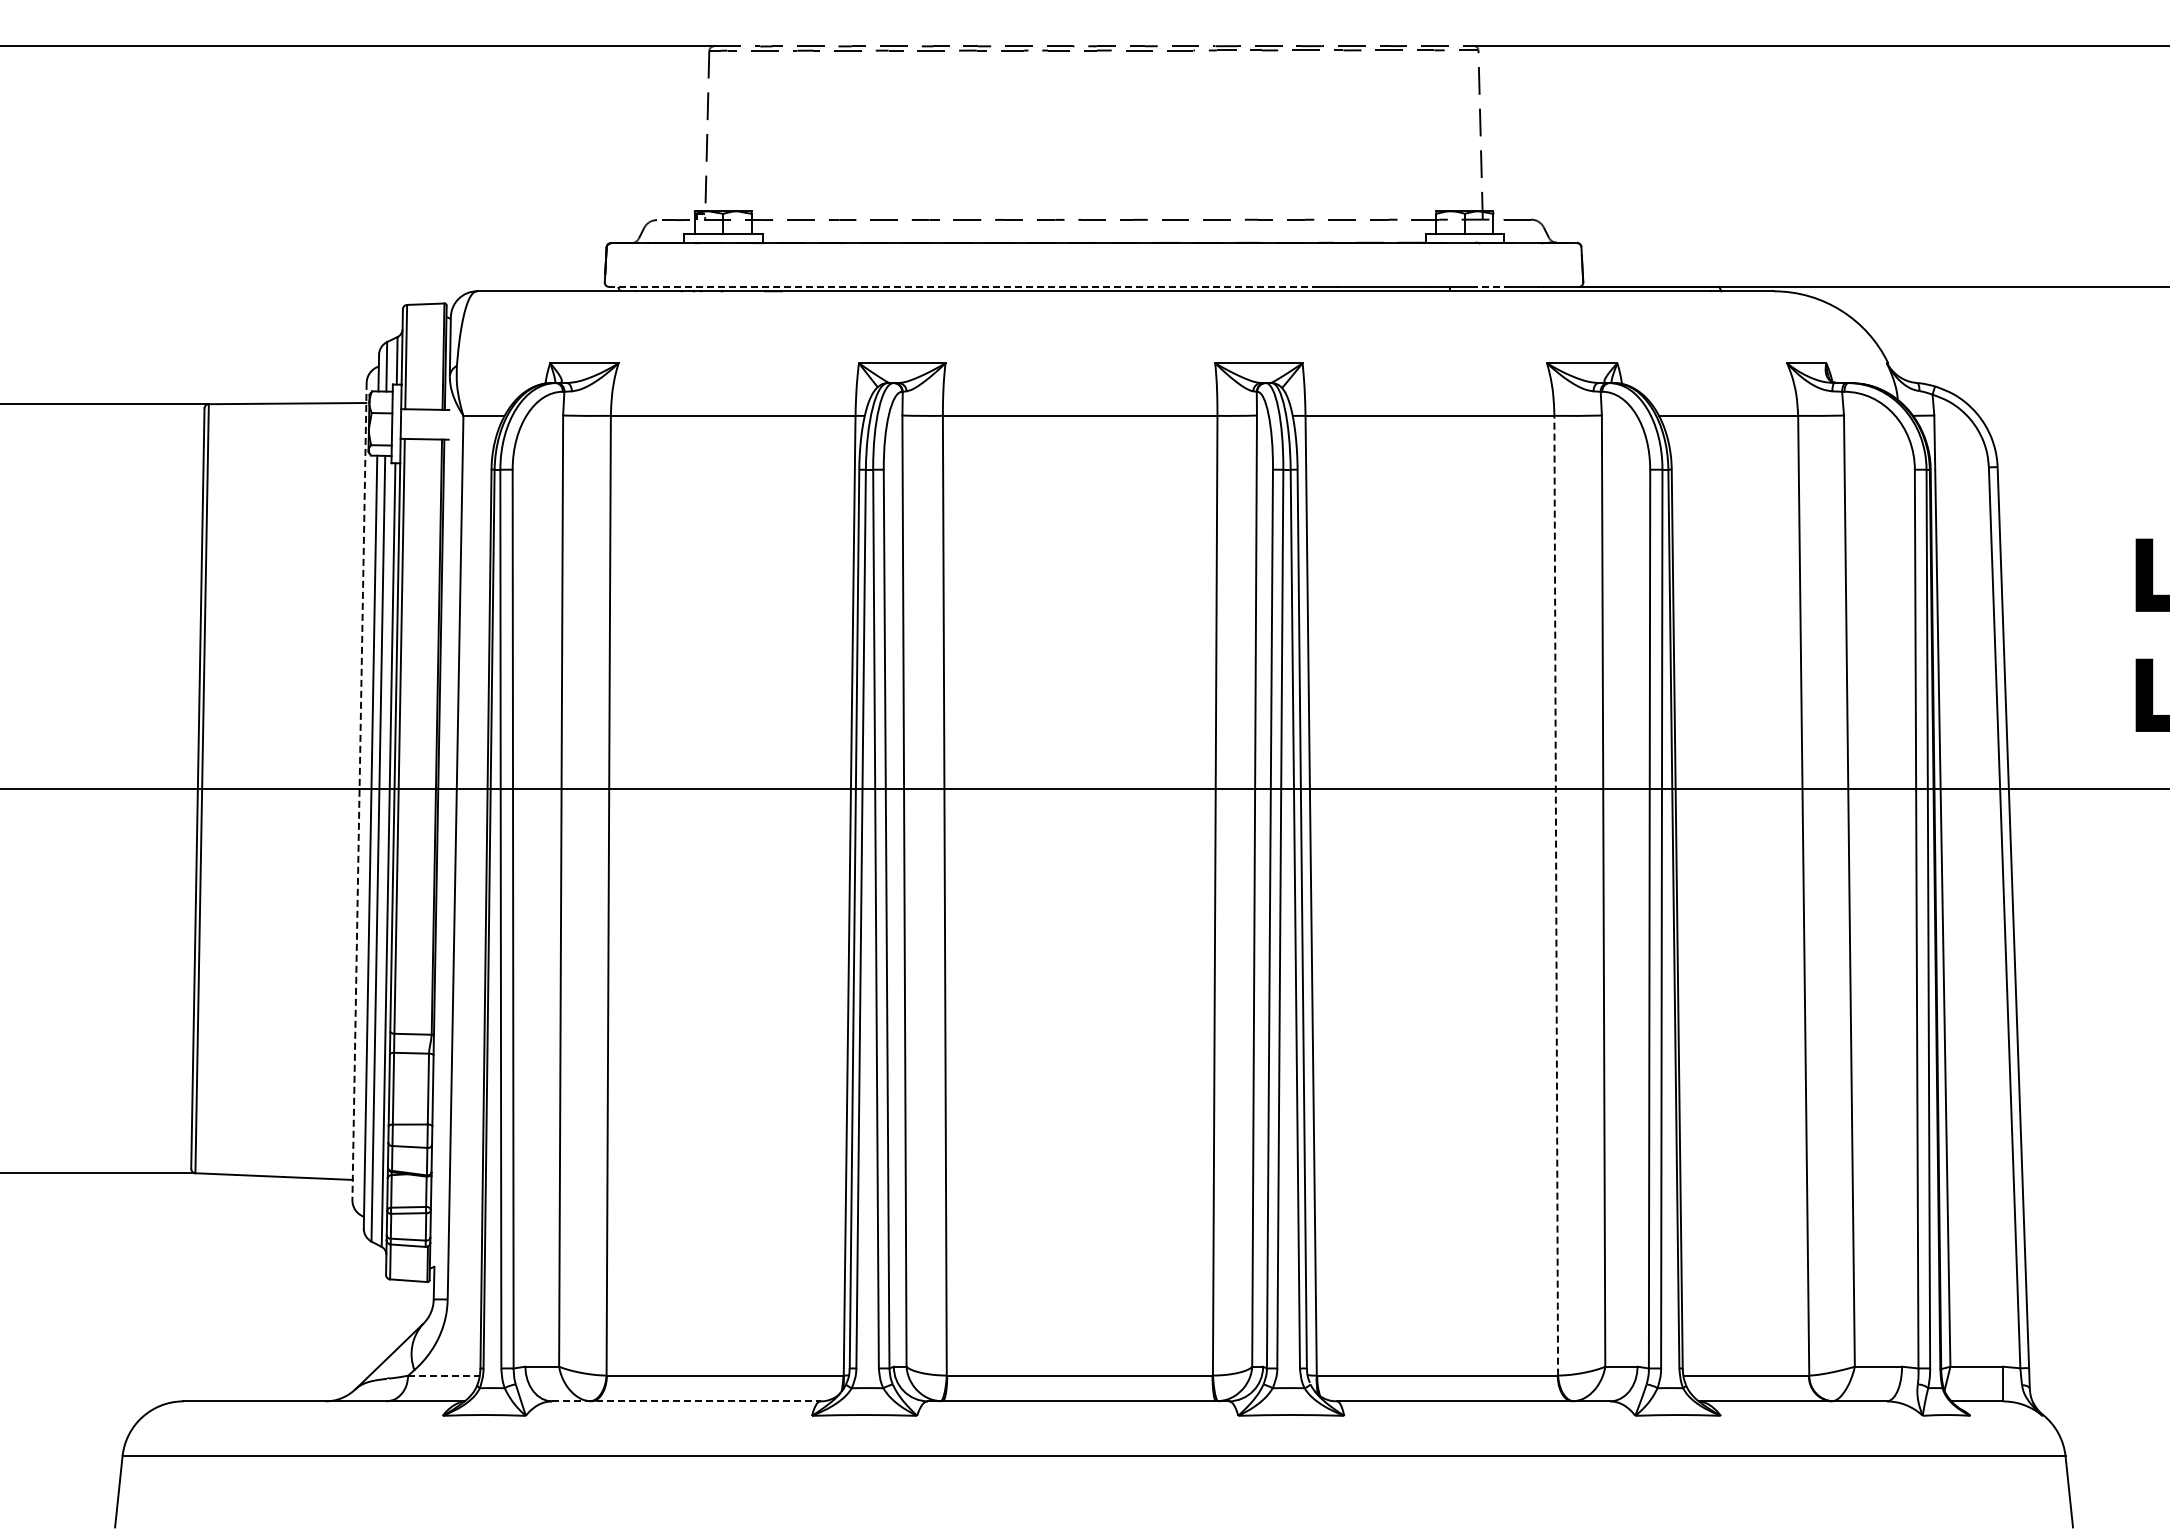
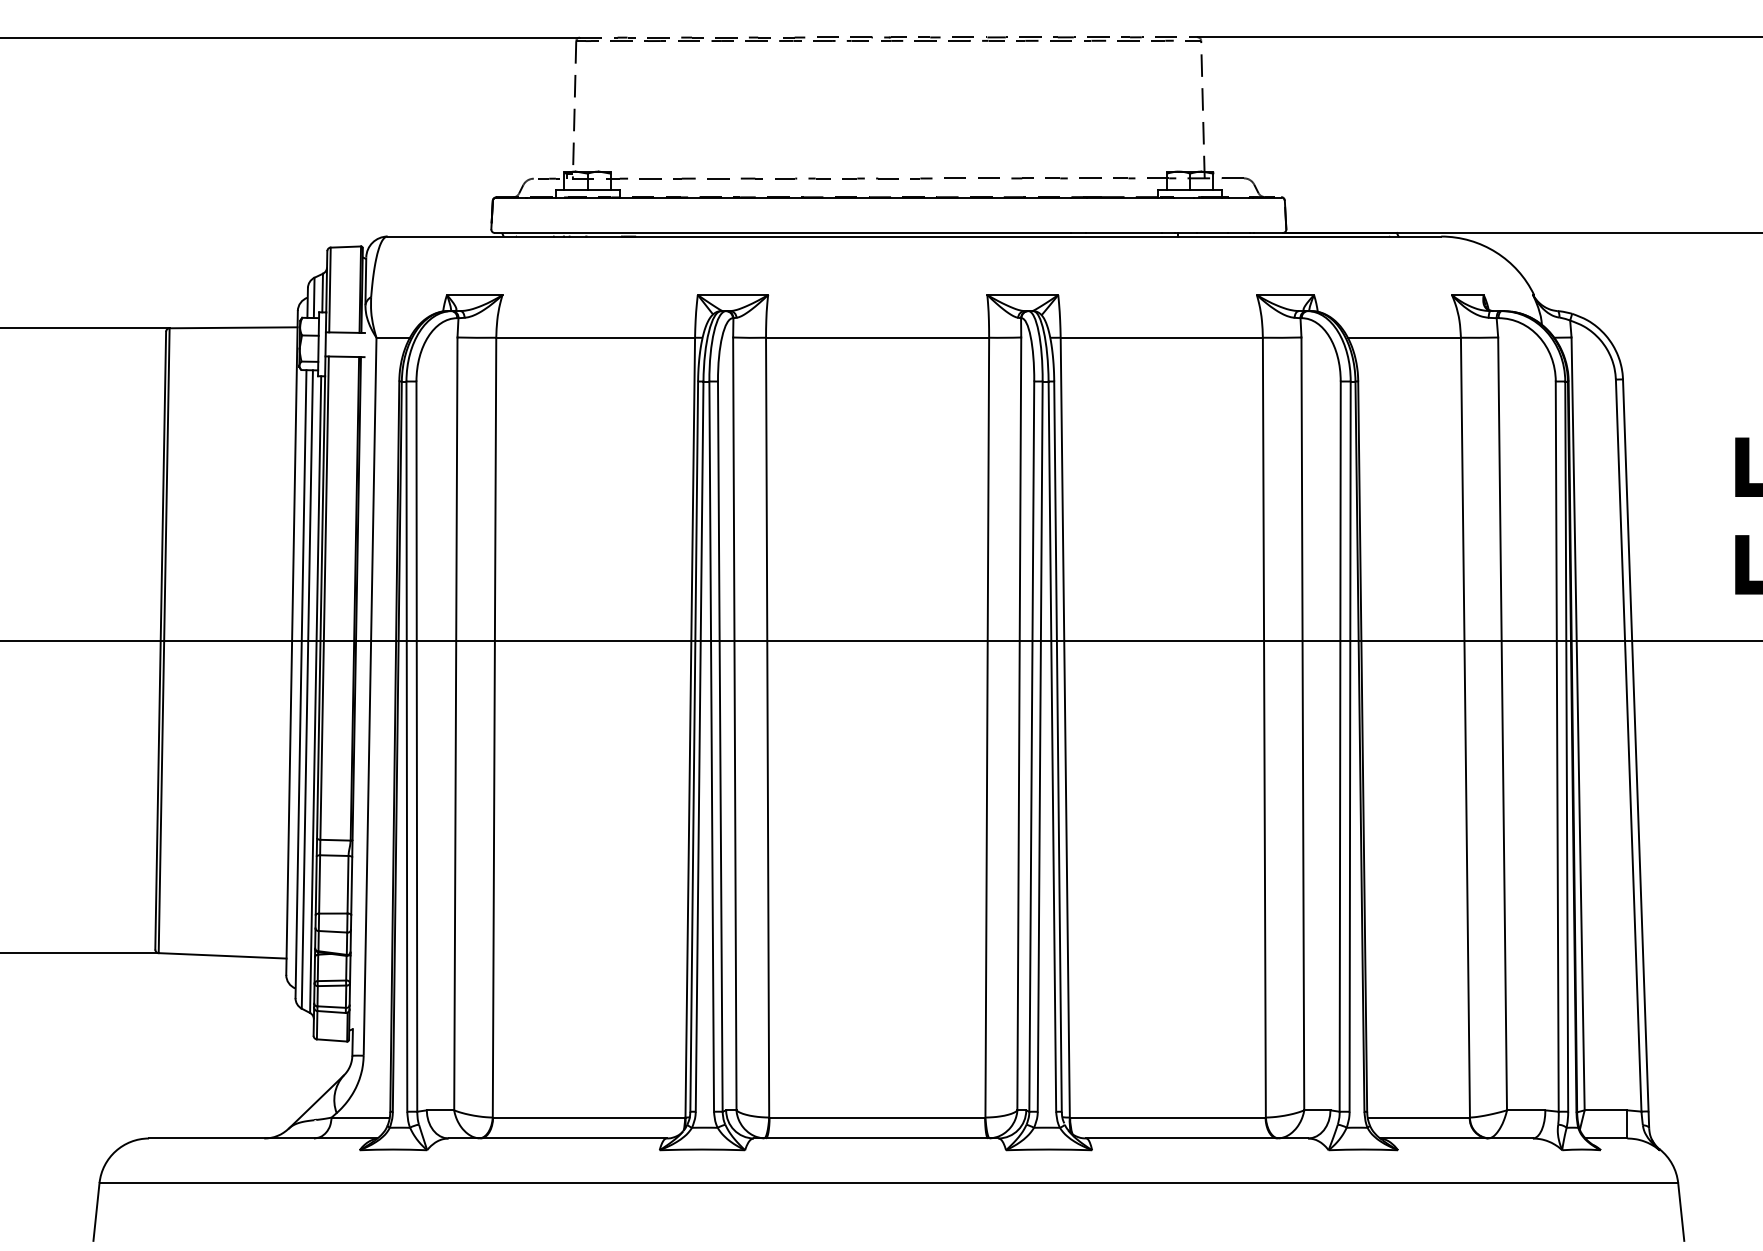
line: (963, 286) -> (782, 232), dashed -> solid
line: (1492, 286) -> (1212, 232), dashed -> solid
line: (359, 791) -> (292, 642), dashed -> solid
line: (1556, 896) -> (1264, 728), dashed -> solid
line: (444, 1375) -> (361, 1117), dashed -> solid
line: (686, 1401) -> (557, 1138), dashed -> solid

